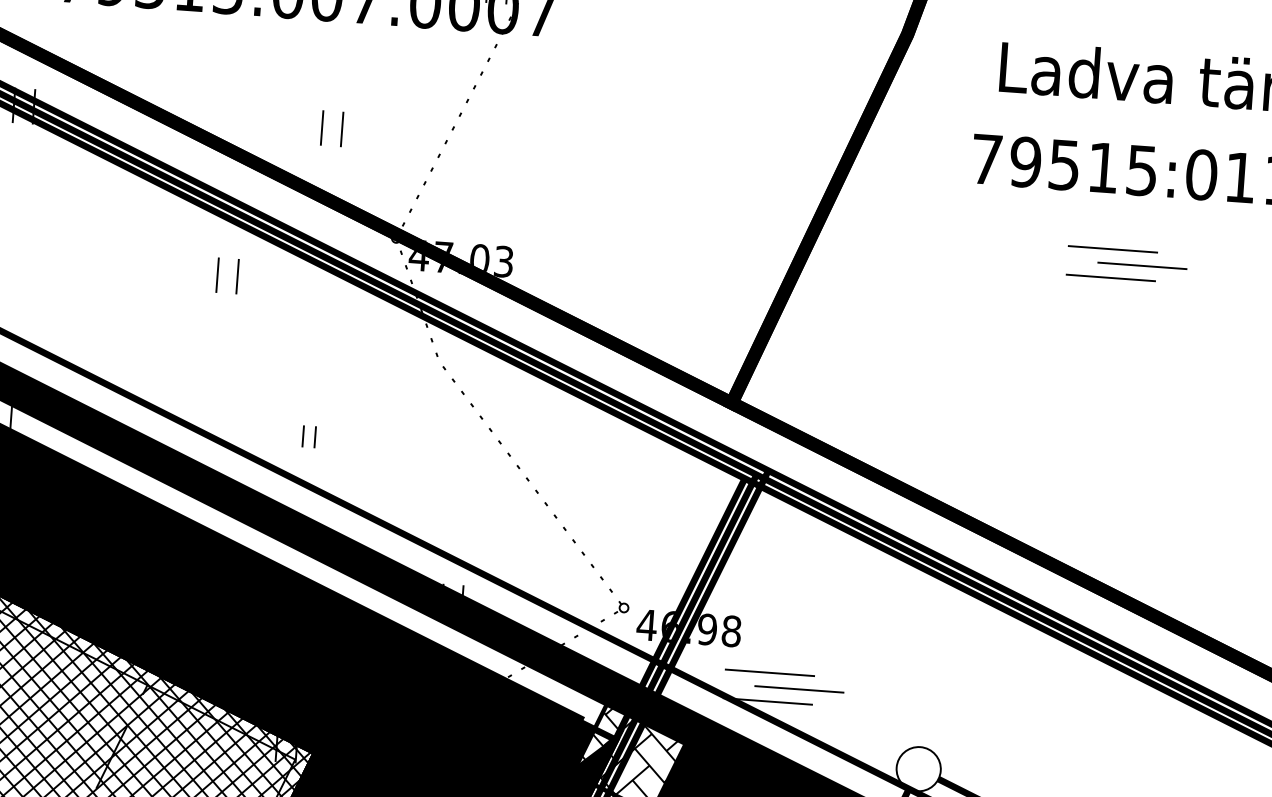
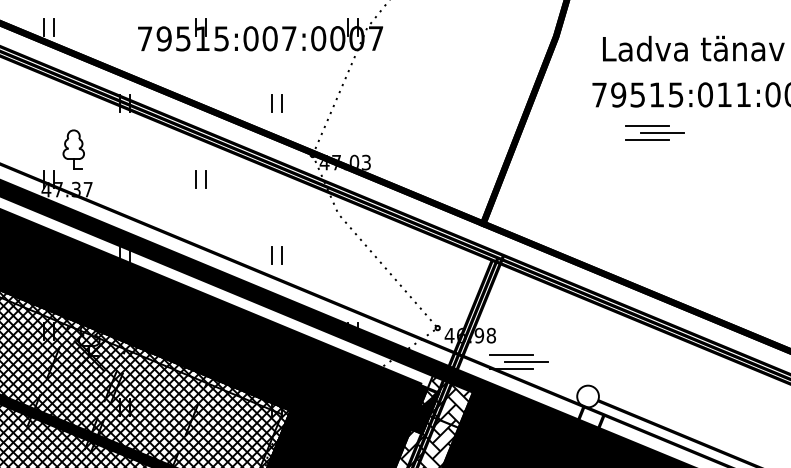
part: (1125, 264) -> (654, 132), moved
part: (225, 275) -> (200, 179), moved
part: (307, 436) -> (276, 255), size x1.67

